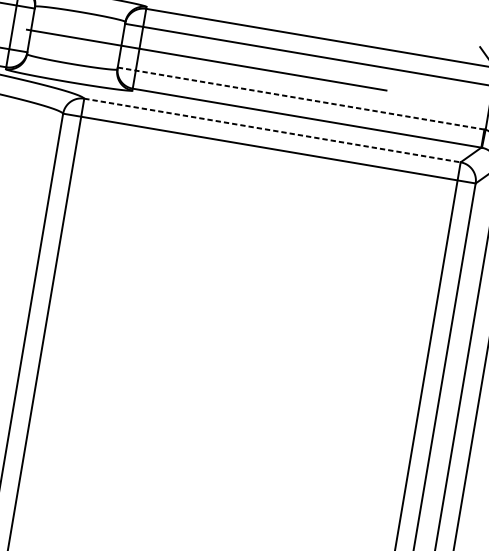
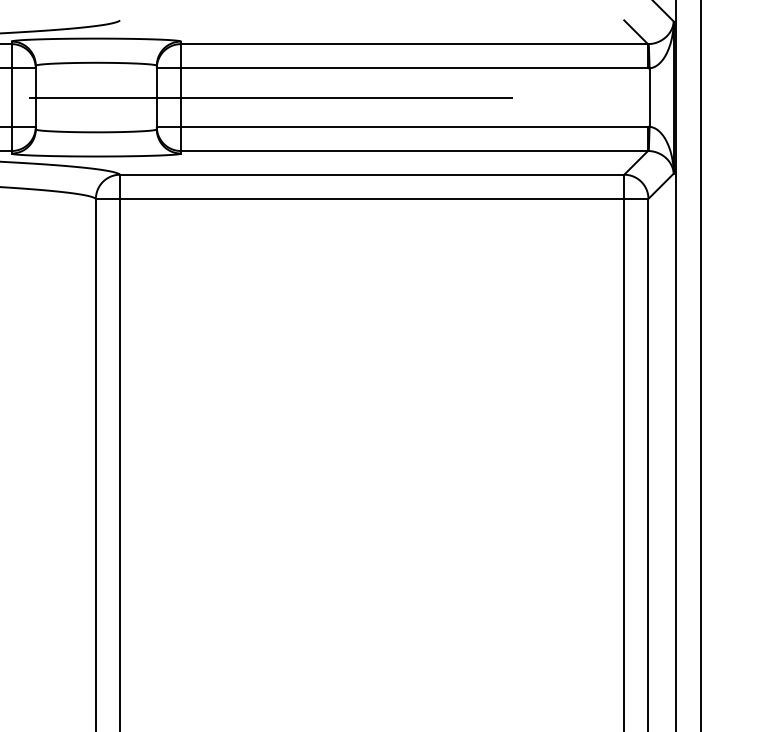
line: (301, 98) -> (402, 126), dashed -> solid
line: (272, 130) -> (372, 174), dashed -> solid

